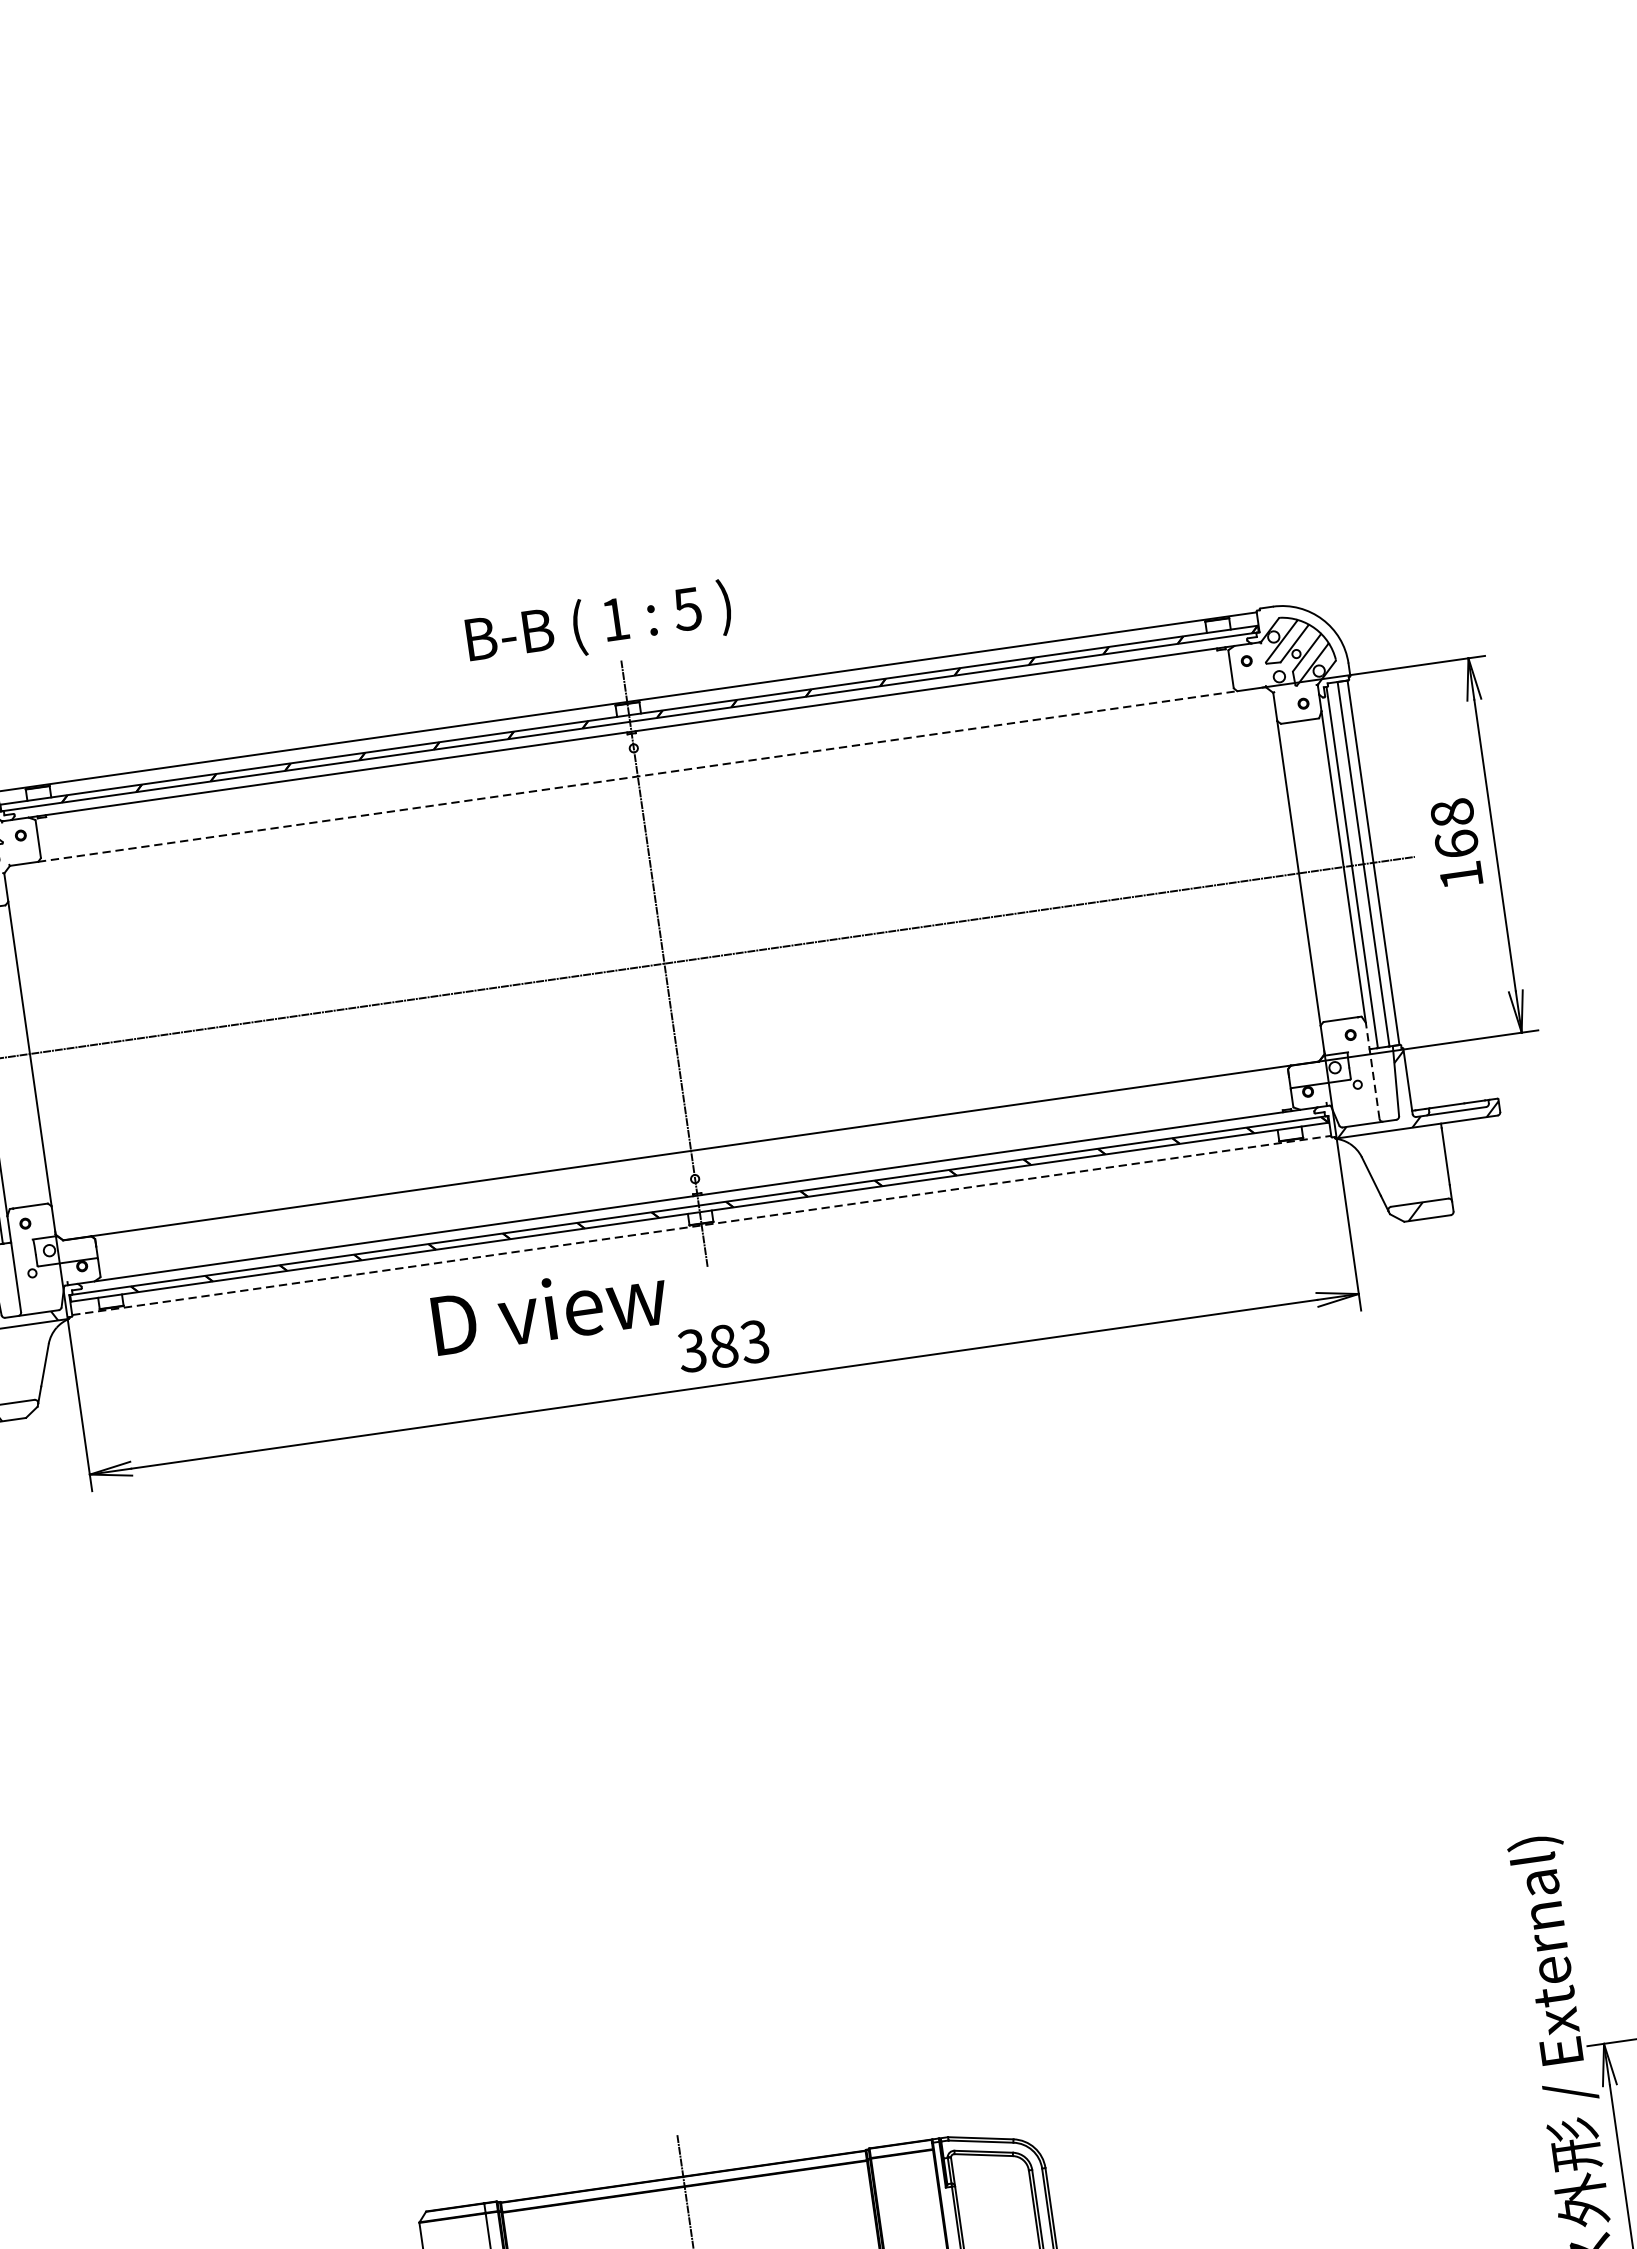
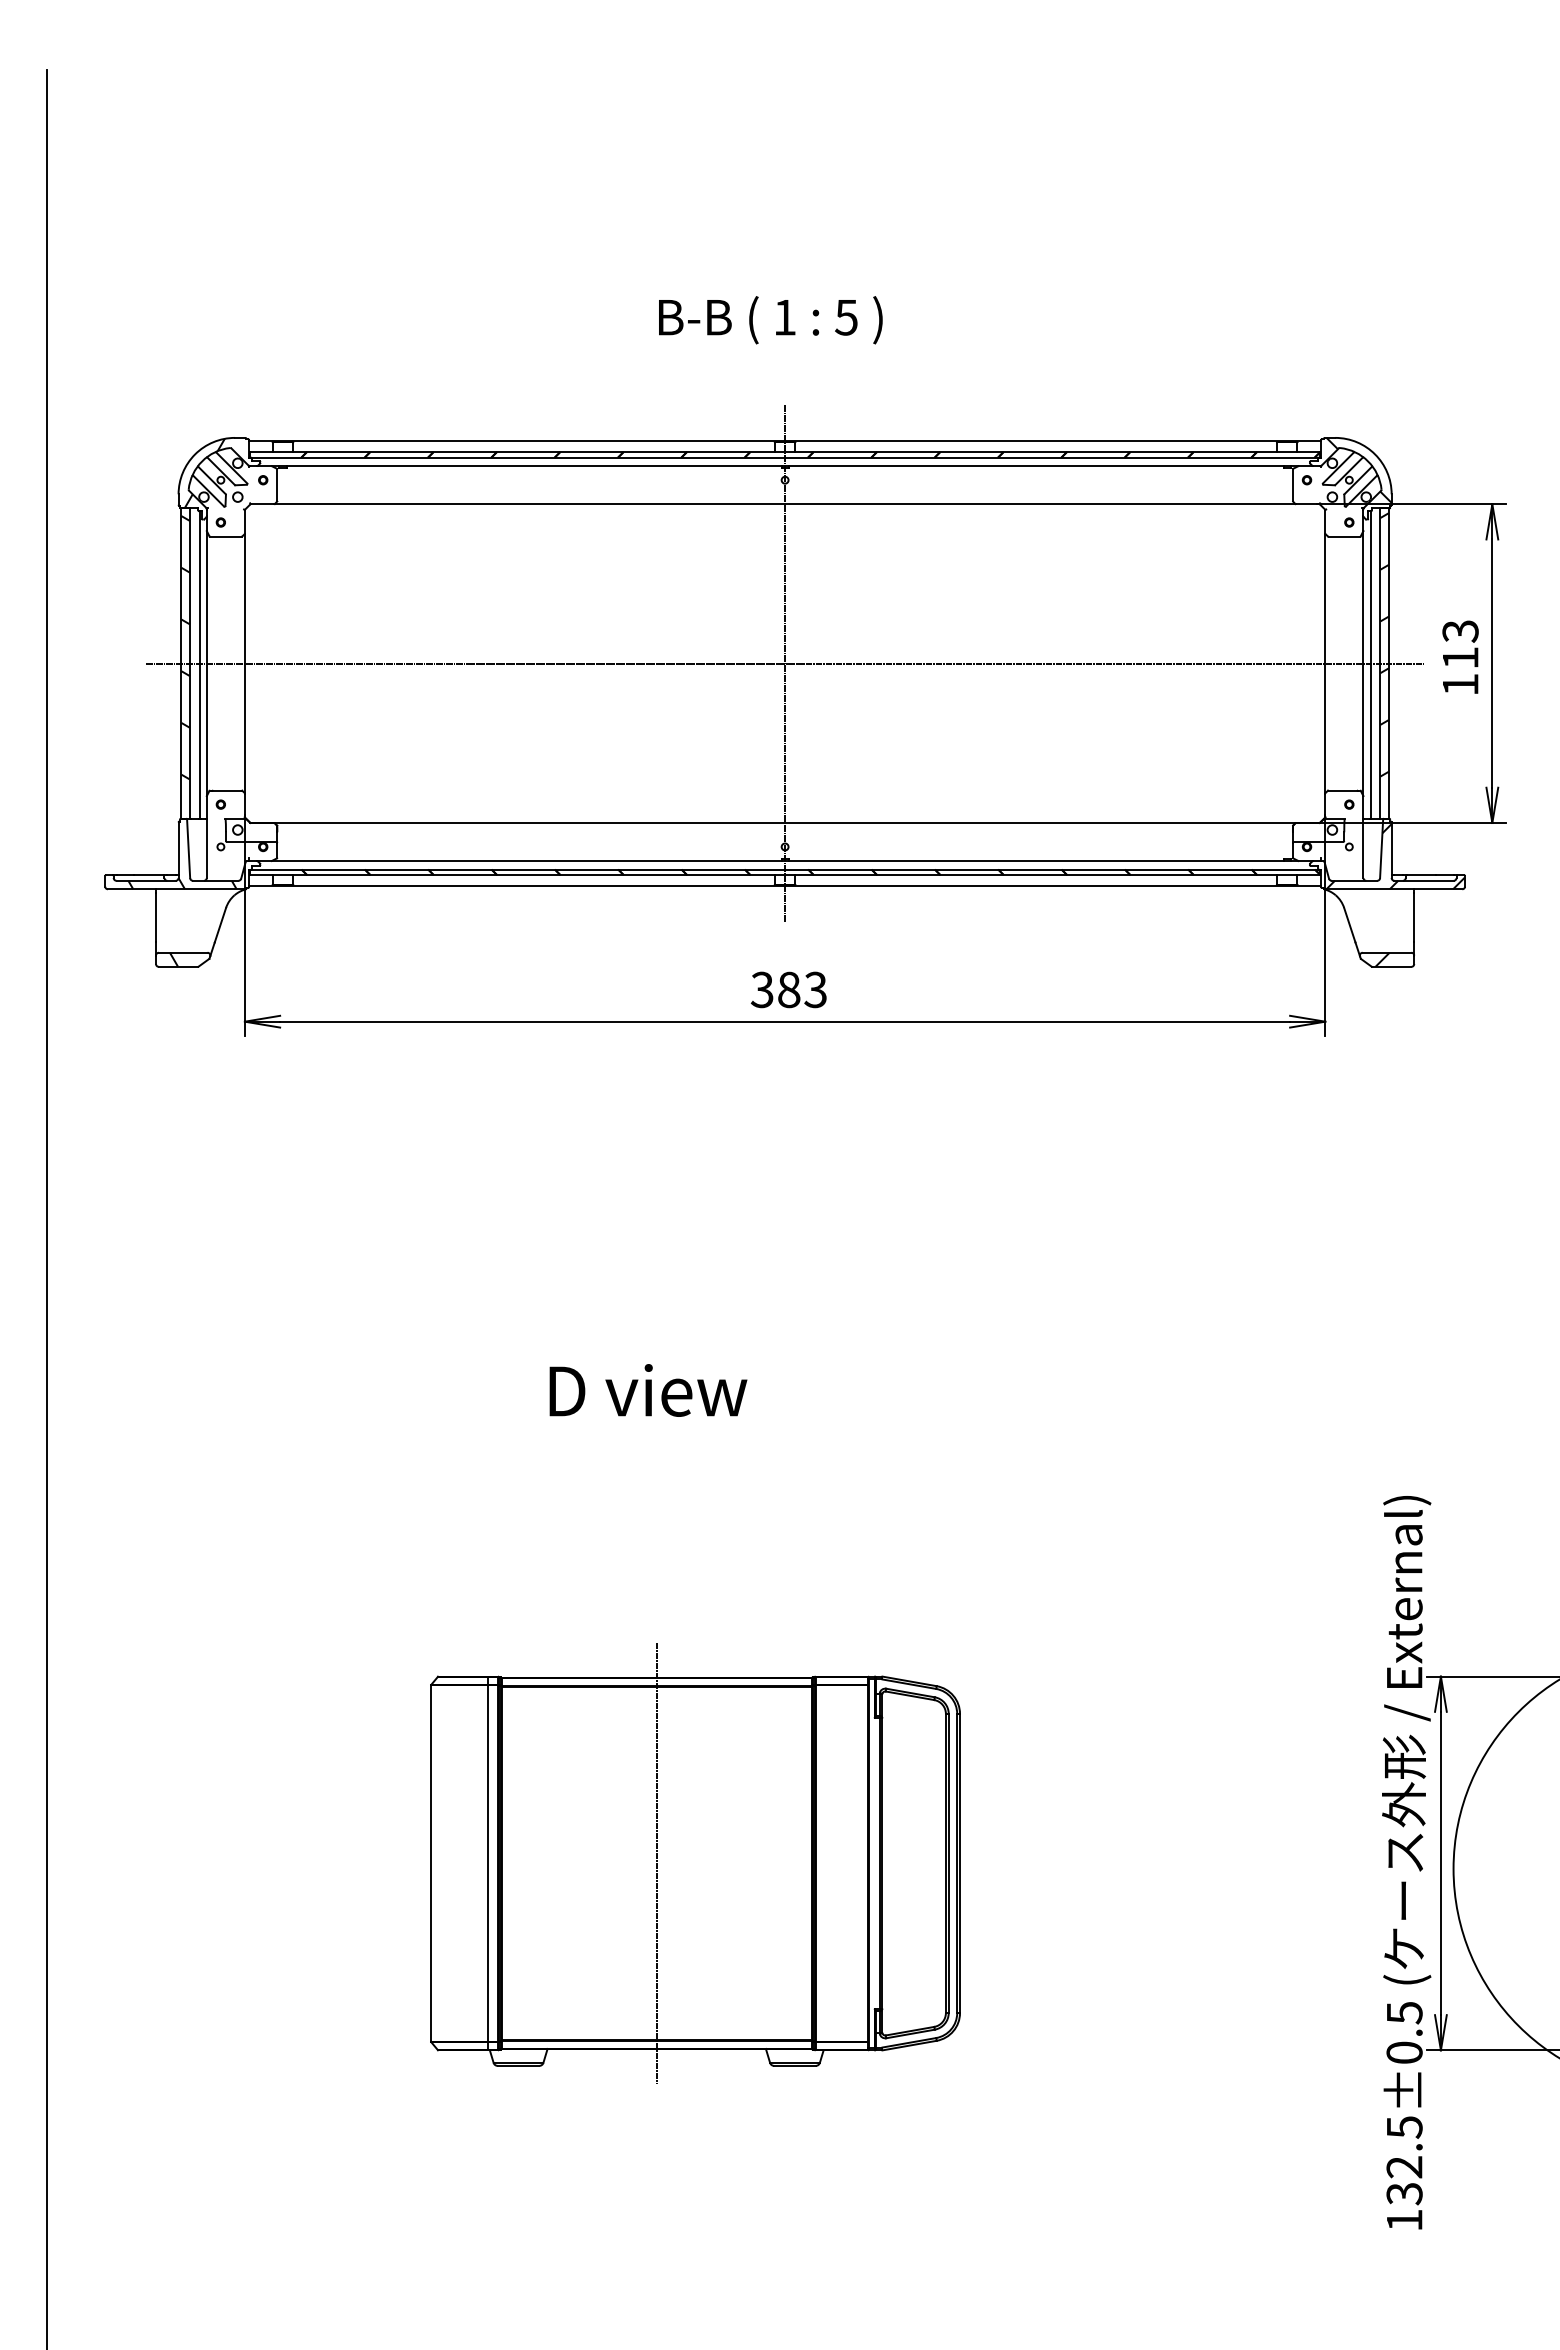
text: (598, 625) -> (770, 320), moved
hatch: (1305, 639) -> (1358, 469), added
line: (638, 776) -> (785, 504), dashed -> solid
text: (1454, 828) -> (1460, 644), 168 -> 113
hatch: (1365, 841) -> (1384, 644), added
line: (1372, 1071) -> (1363, 837), dashed -> solid
line: (702, 1225) -> (785, 886), dashed -> solid
text: (549, 1309) -> (648, 1390), moved

